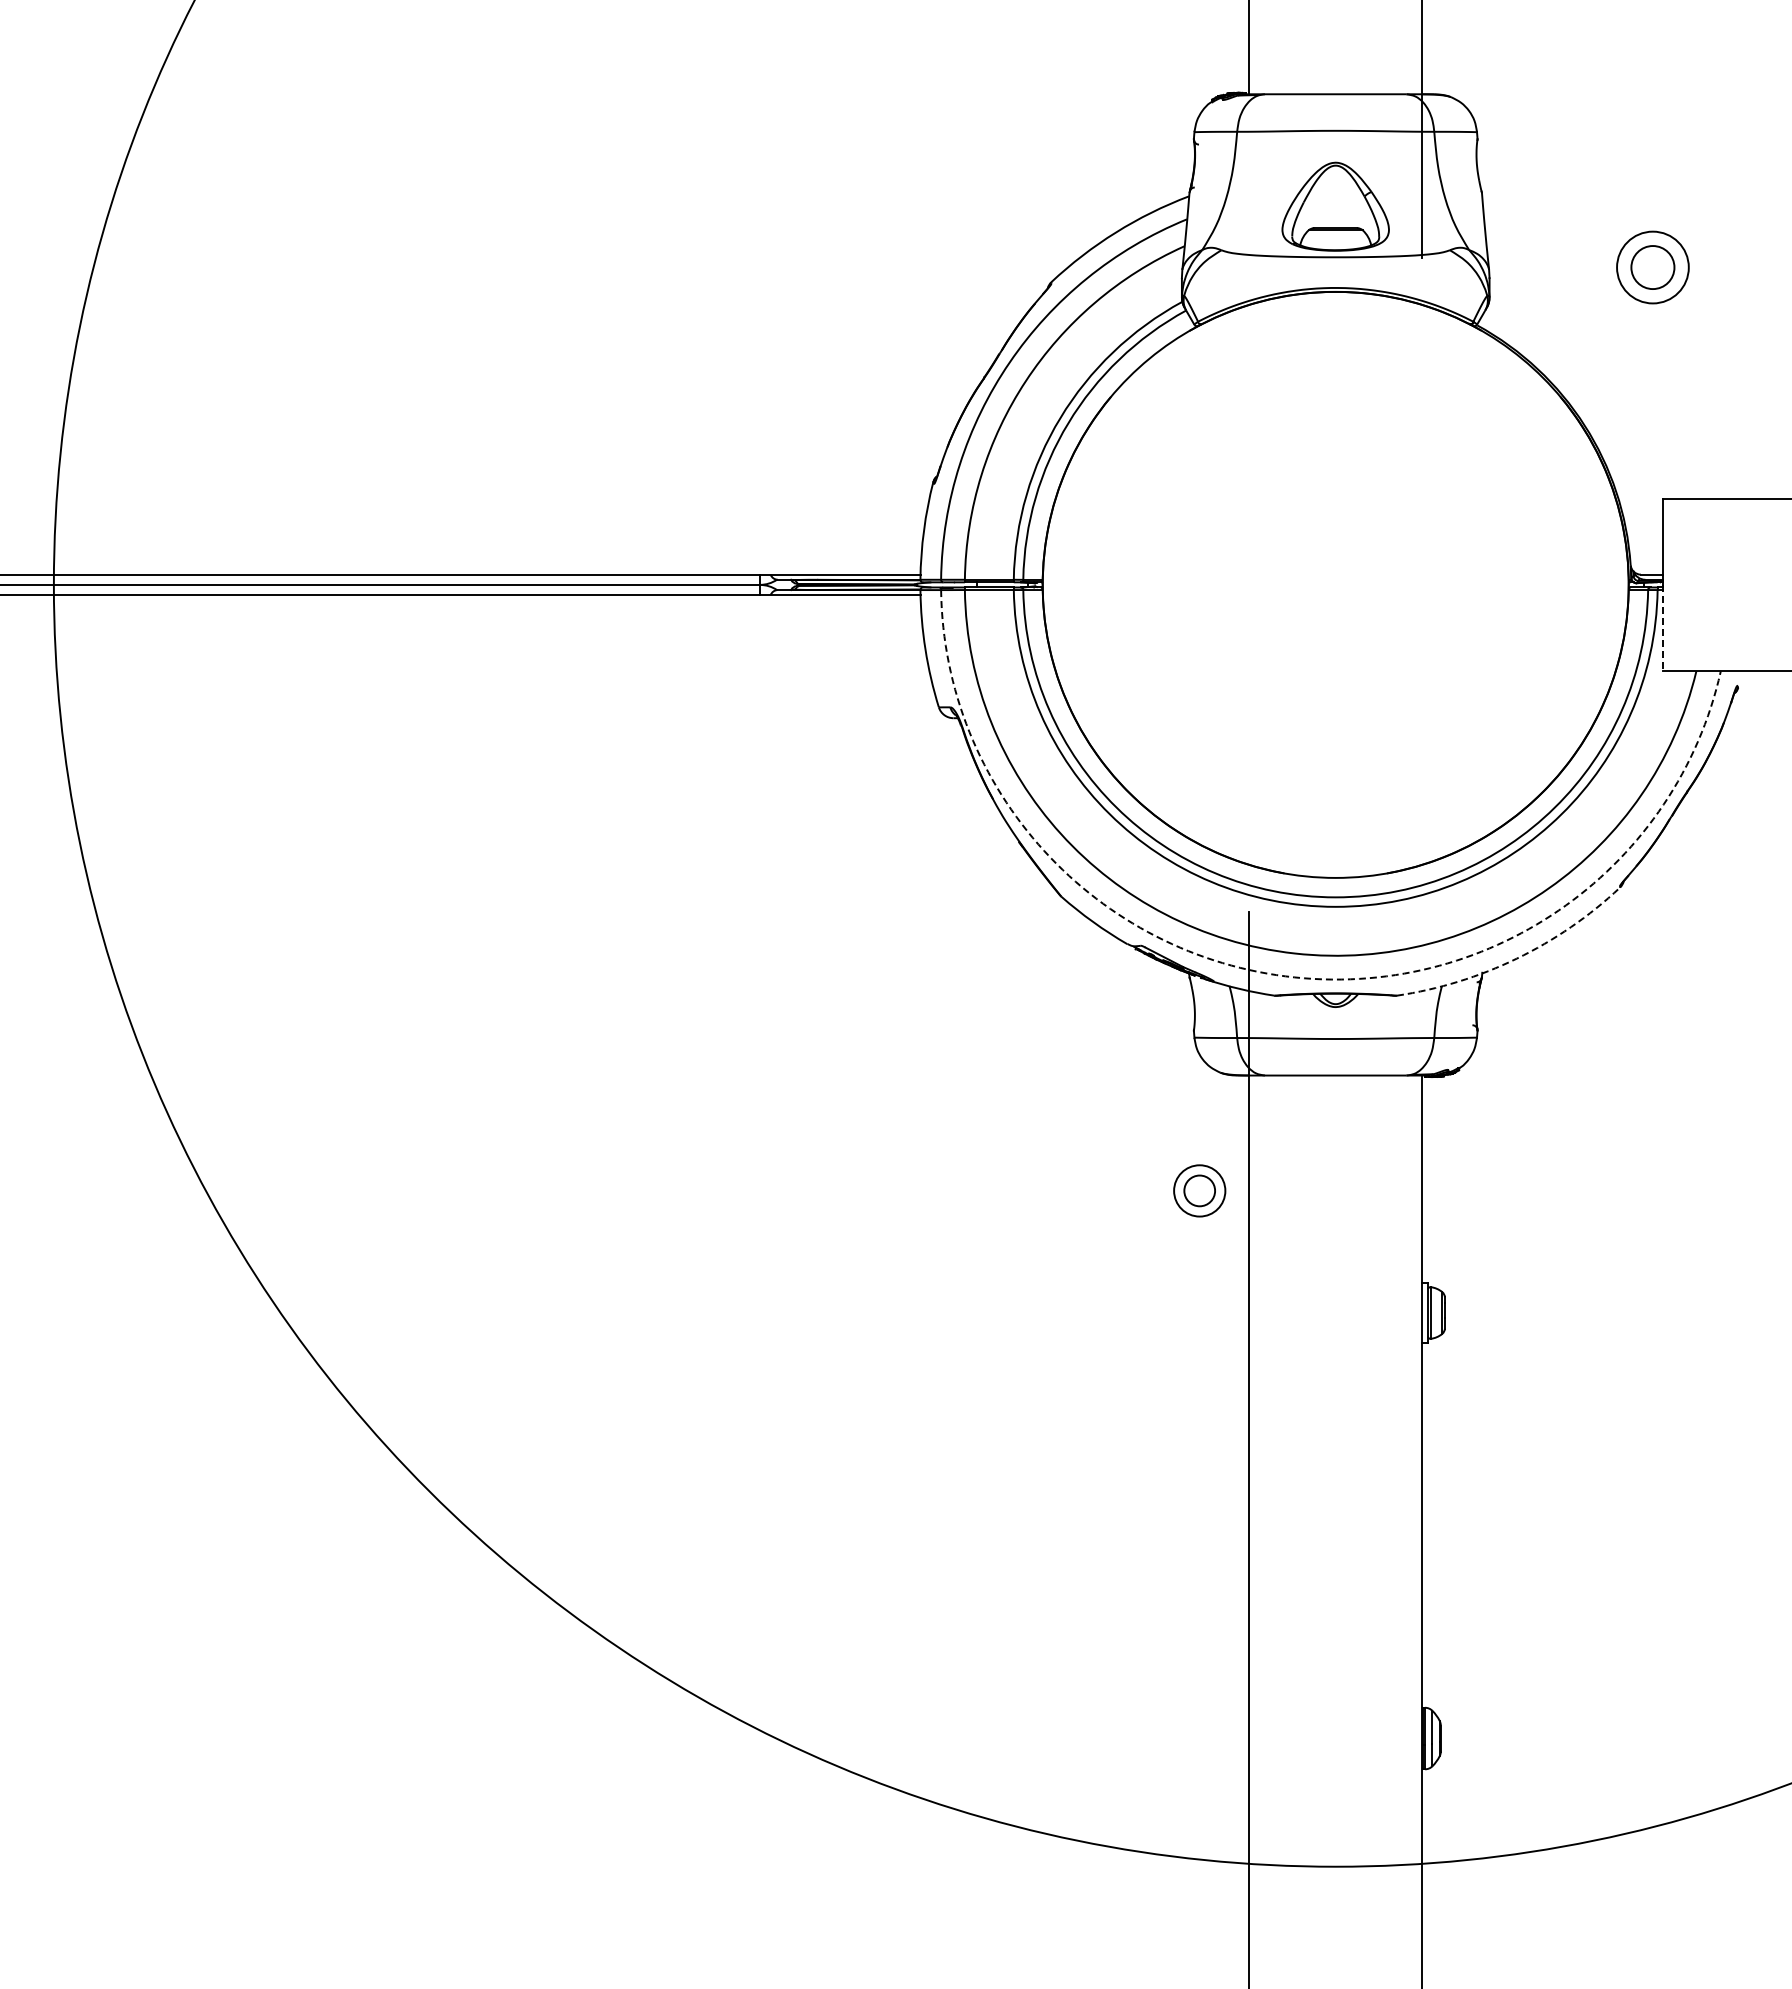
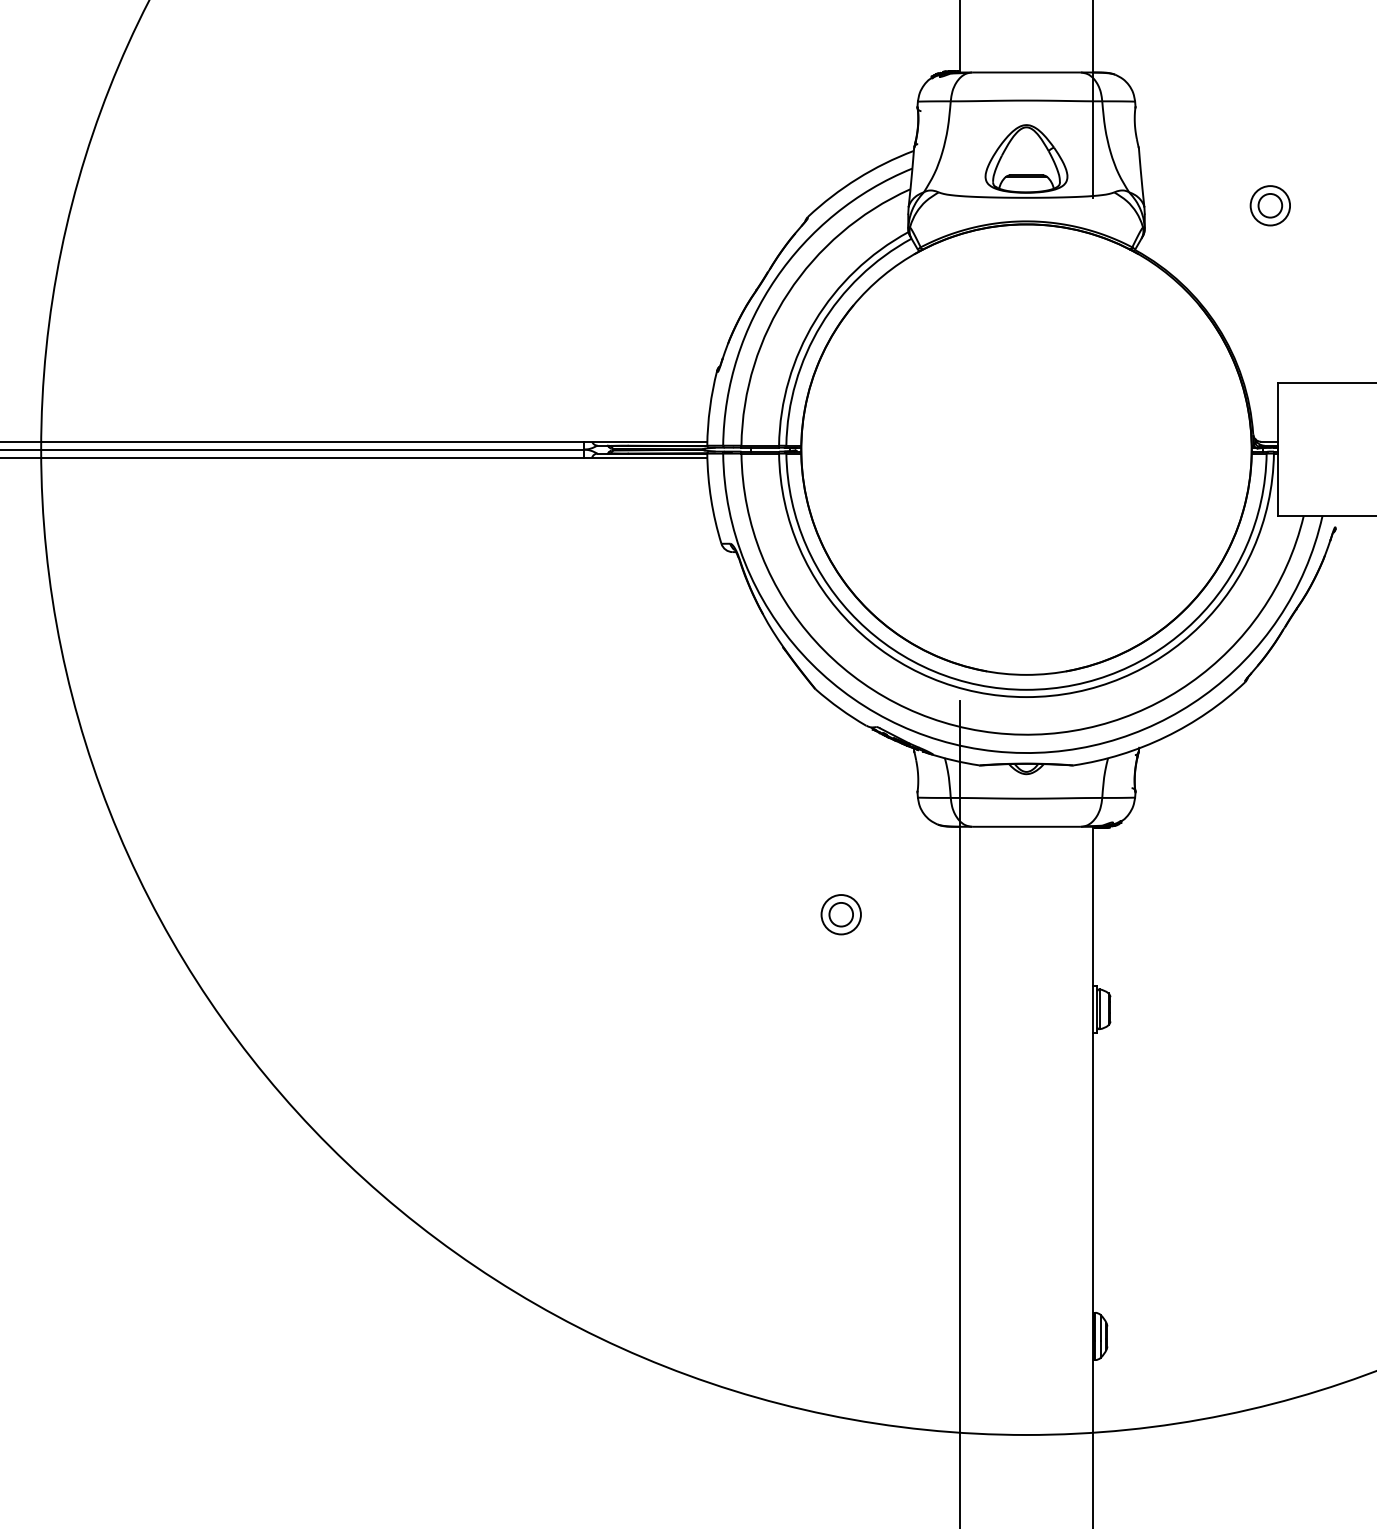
part: (1652, 267) -> (1270, 205), size x0.71
line: (1662, 628) -> (1277, 483), dashed -> solid
arc: (1516, 958) -> (1165, 736), dashed -> solid
arc: (1294, 977) -> (994, 751), dashed -> solid
part: (1199, 1190) -> (841, 914), moved

